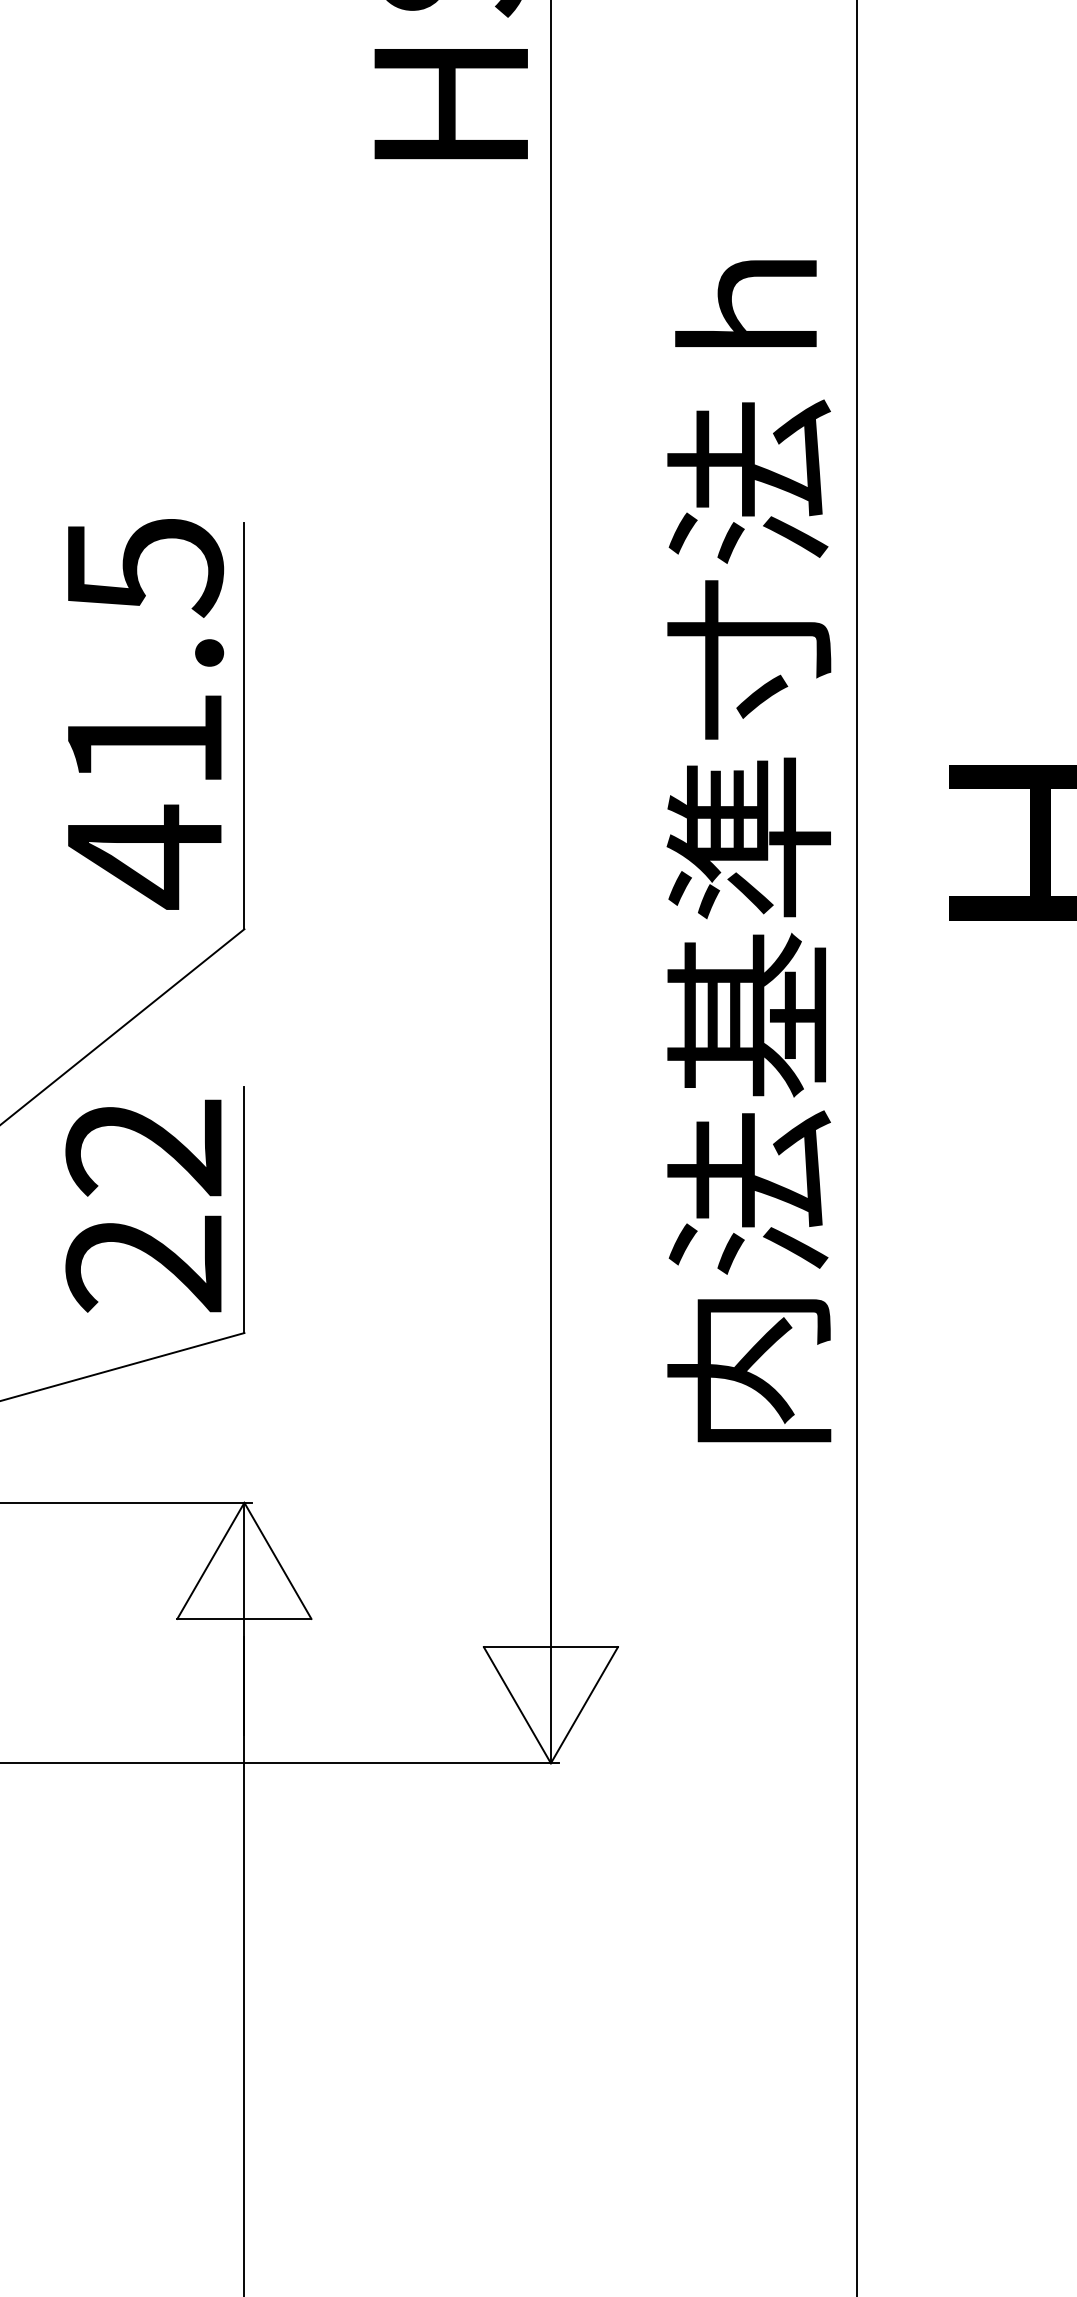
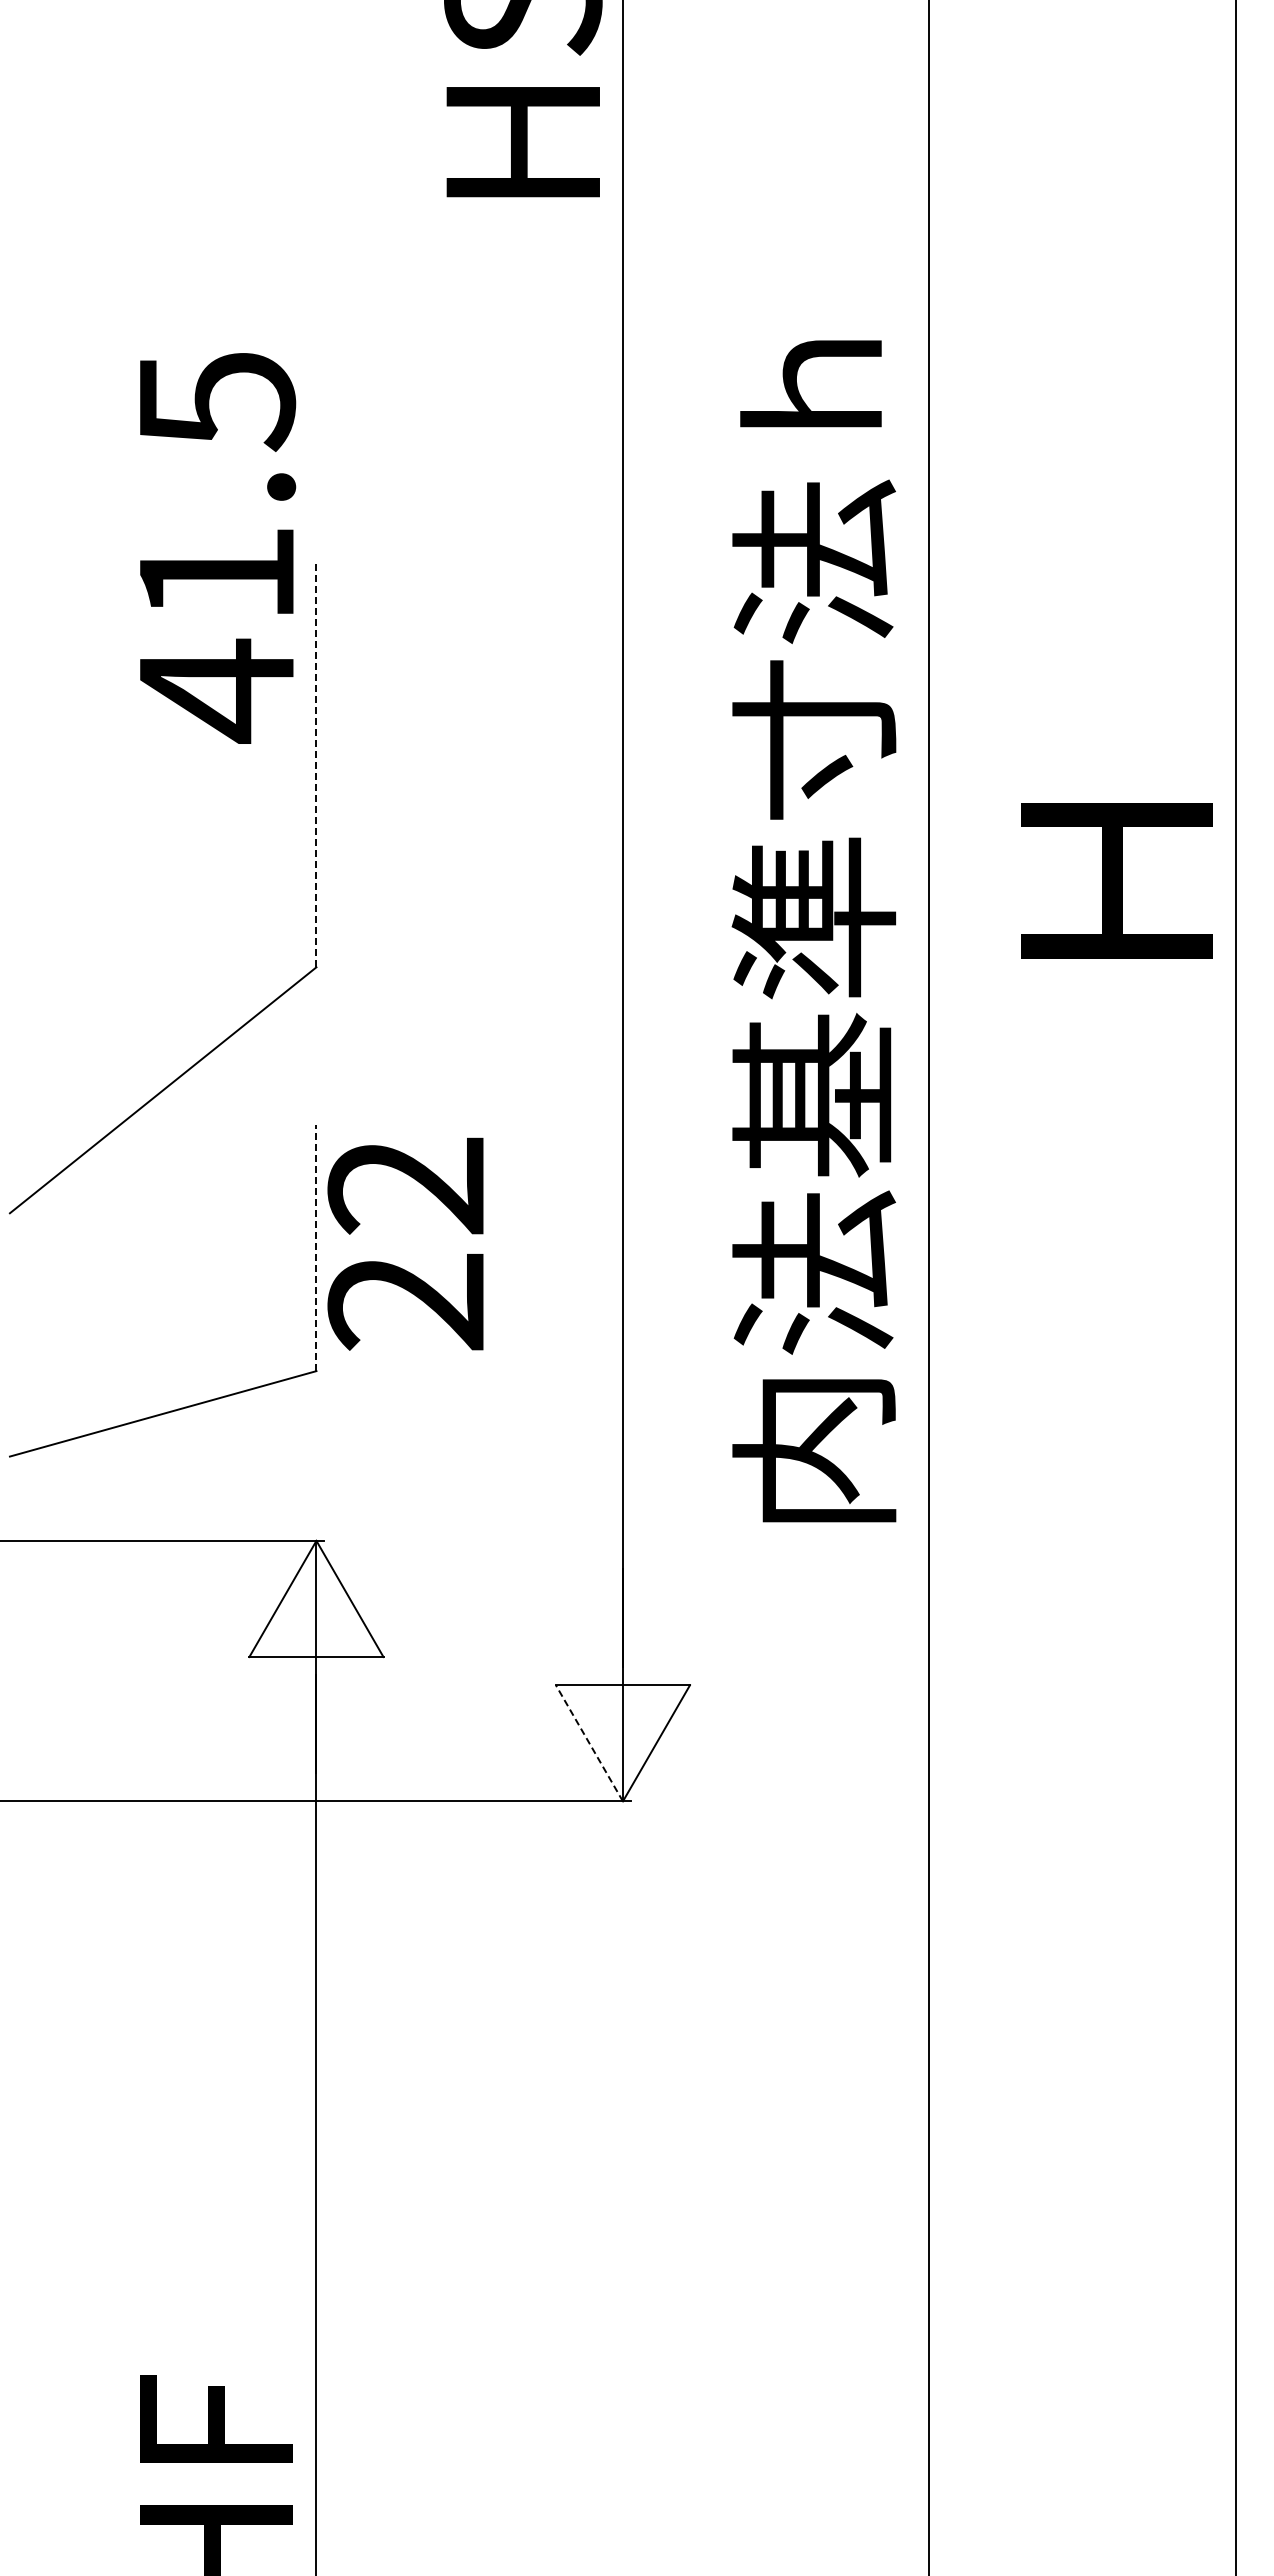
text: (146, 714) -> (218, 548), moved
line: (244, 725) -> (316, 763), solid -> dashed
text: (748, 851) -> (813, 931), moved
text: (143, 1205) -> (405, 1243), moved
line: (244, 1209) -> (316, 1247), solid -> dashed
line: (517, 1704) -> (589, 1742), solid -> dashed

